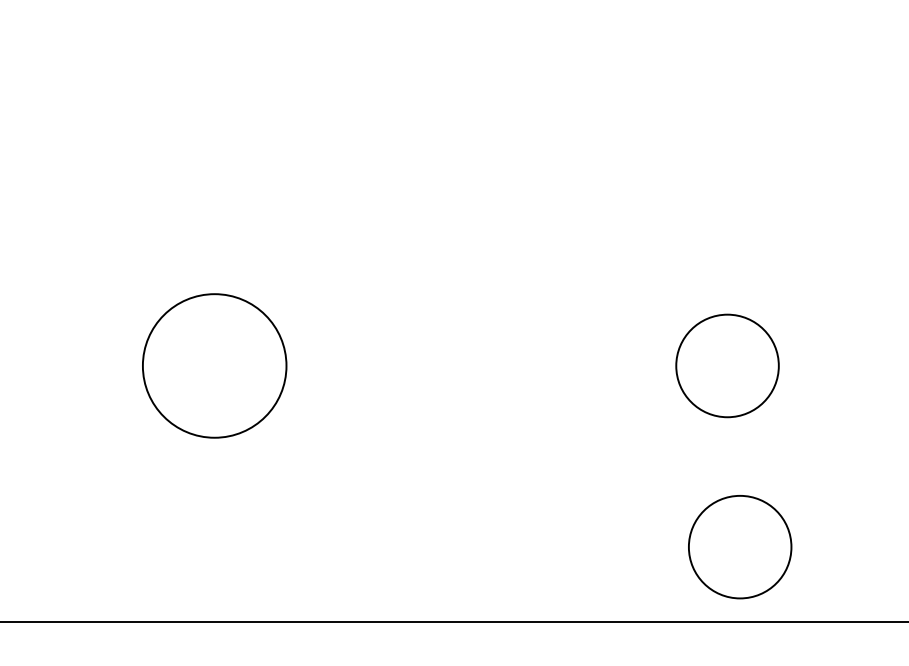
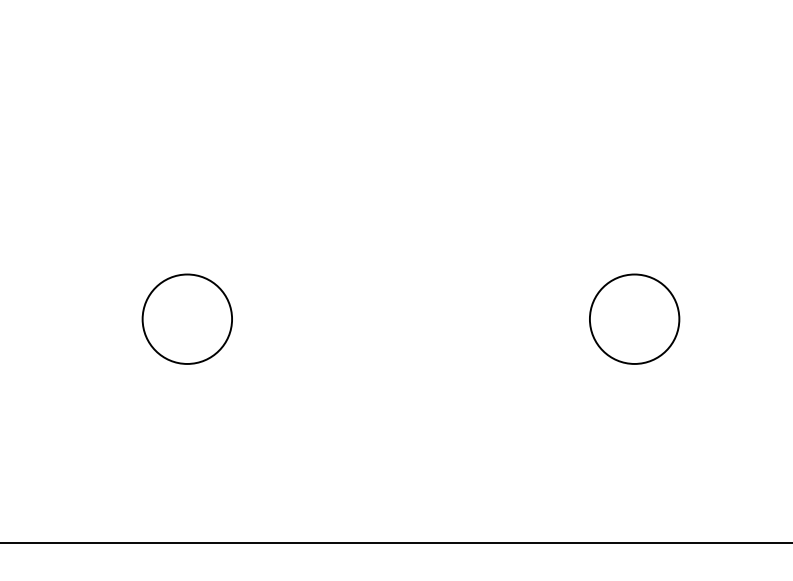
circle: (214, 365) -> (187, 318), size x0.71
circle: (740, 546) -> (645, 476), removed

